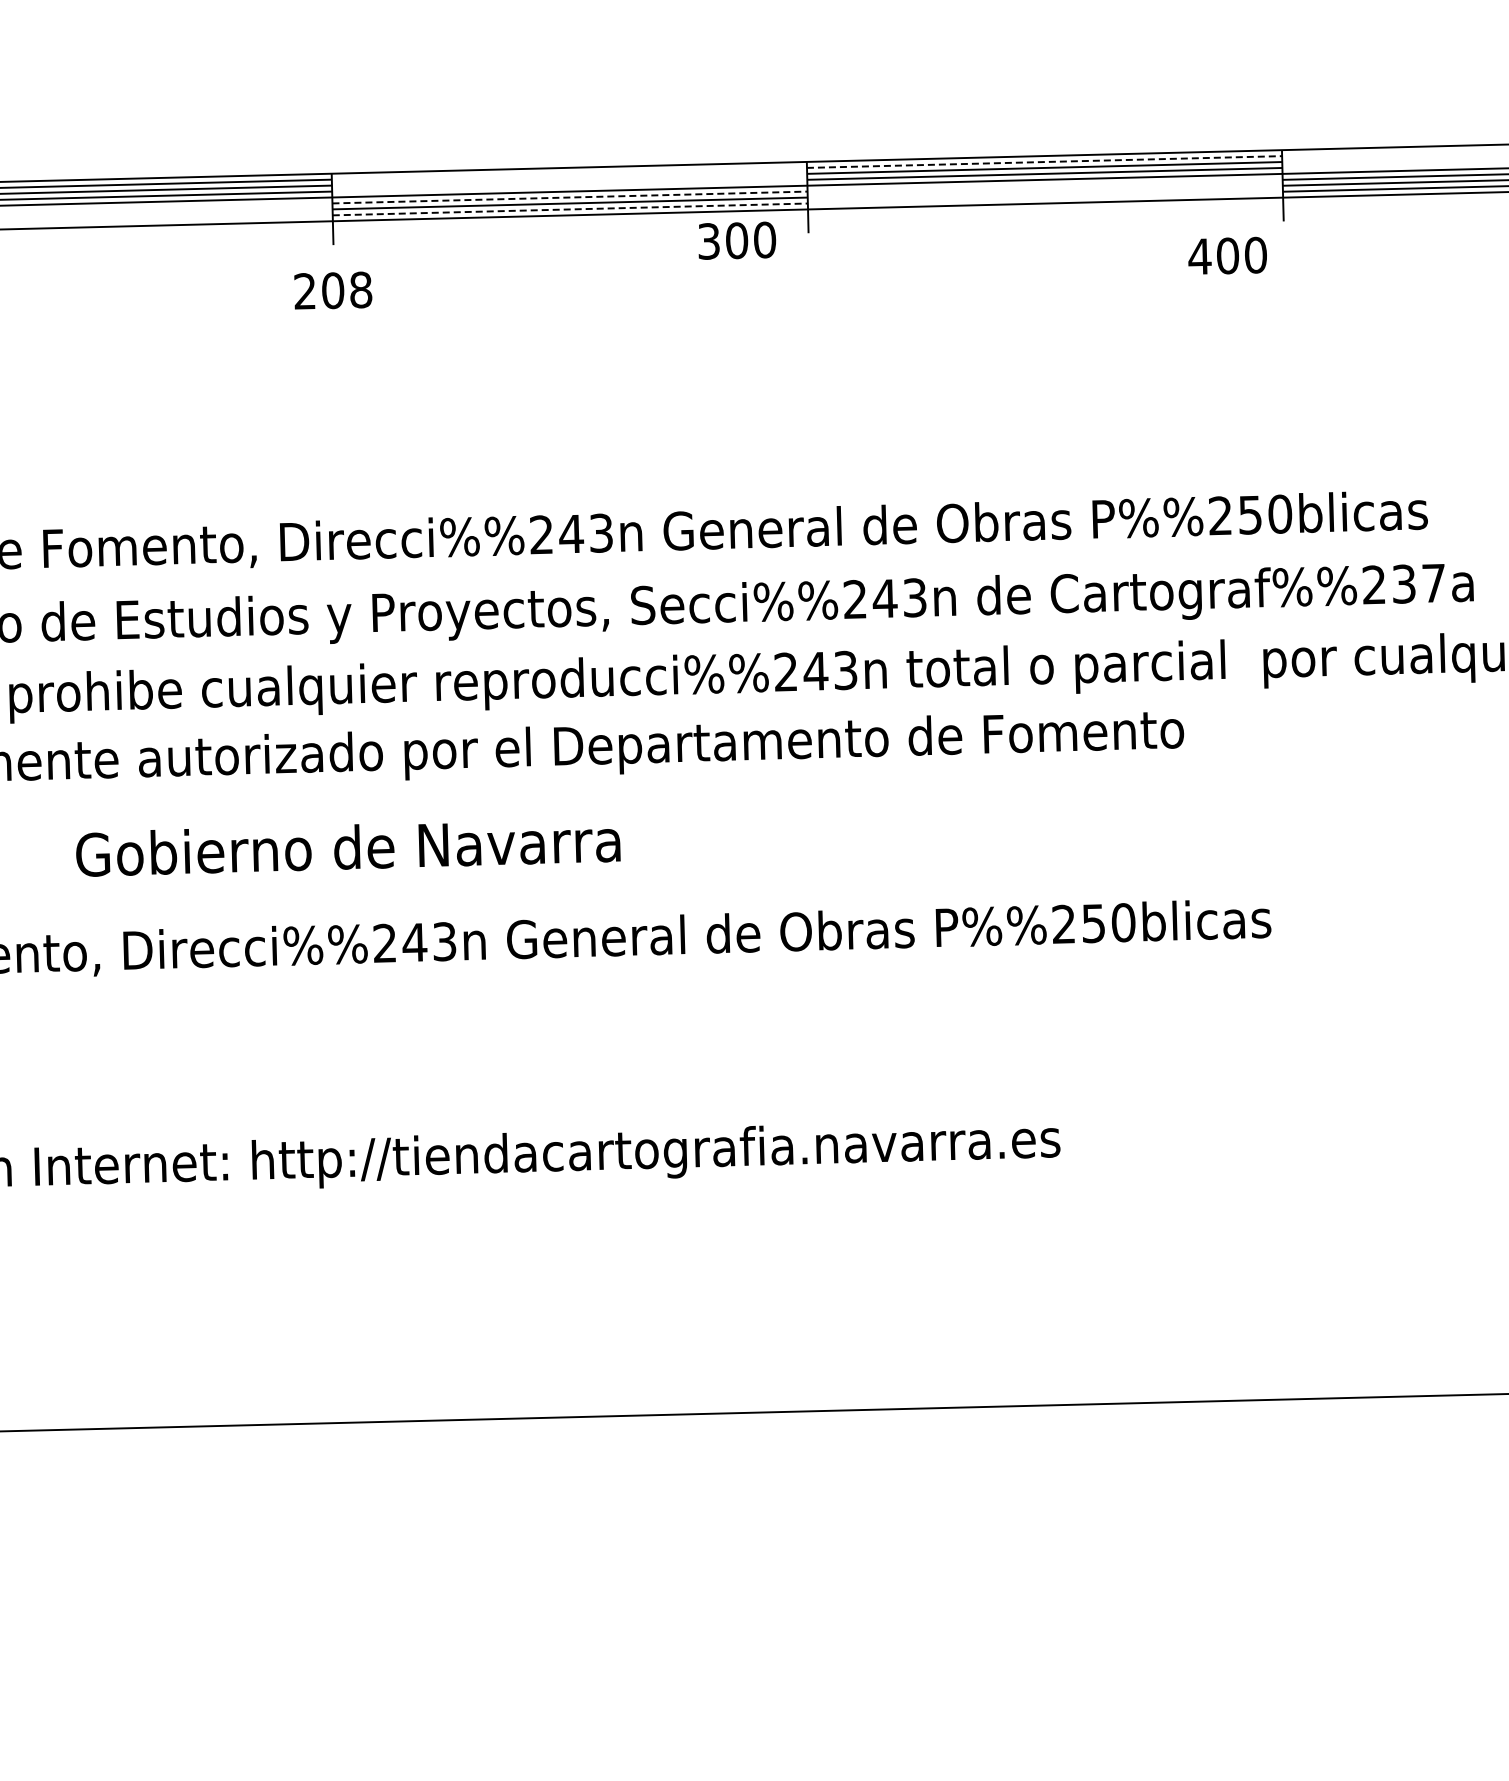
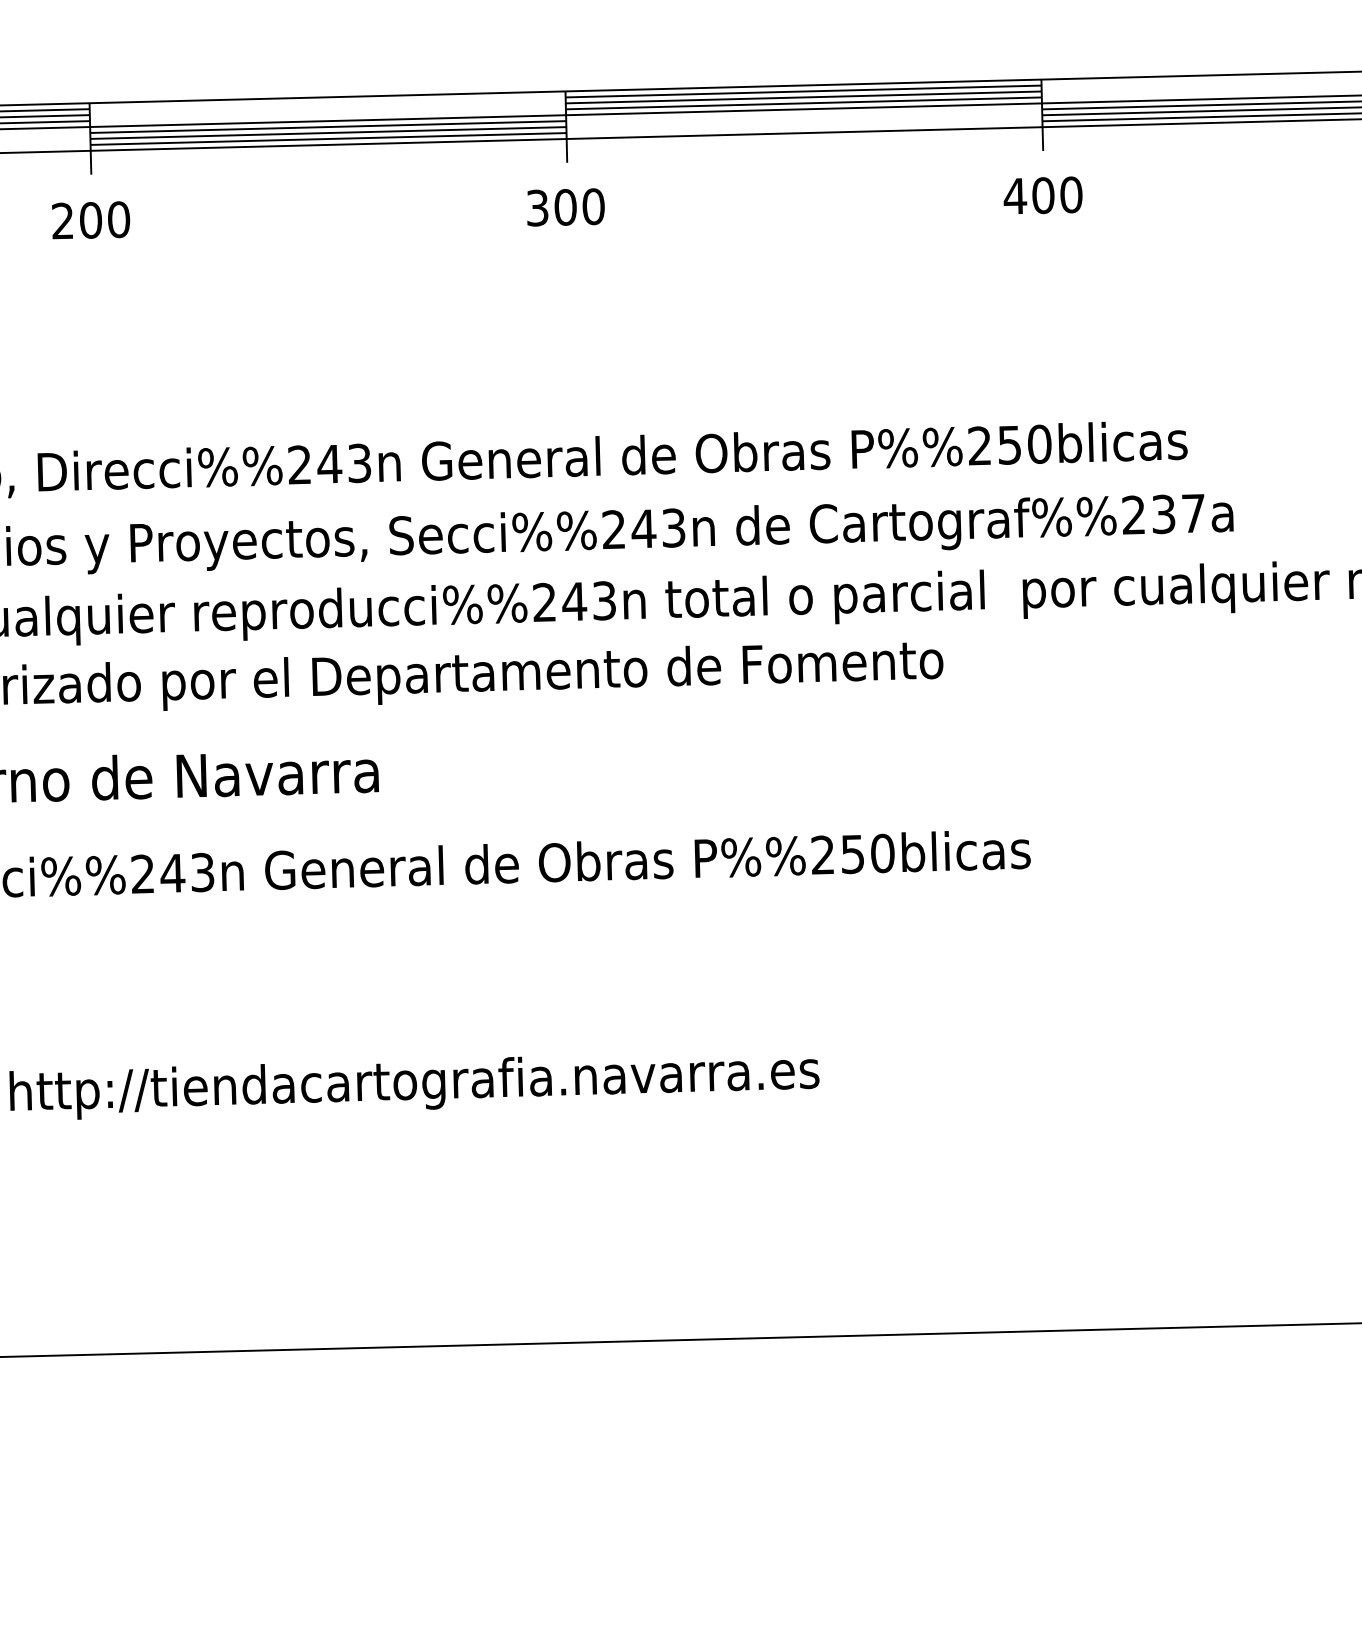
line: (1044, 162) -> (803, 91), dashed -> solid
line: (570, 197) -> (328, 127), dashed -> solid
line: (570, 209) -> (328, 139), dashed -> solid
text: (737, 240) -> (566, 207), moved
text: (1227, 255) -> (1042, 195), moved
text: (361, 289) -> (119, 219), 208 -> 200

